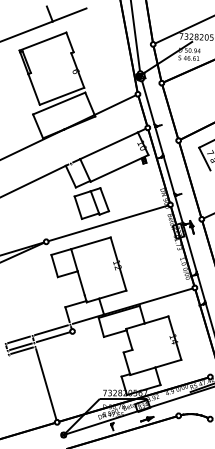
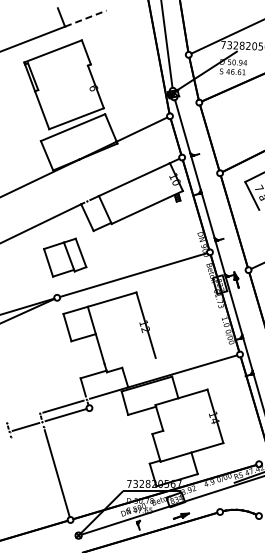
line: (70, 14) -> (86, 18), solid -> dashed
part: (92, 203) -> (65, 257), moved
line: (112, 294) -> (138, 362), removed
line: (18, 339) -> (23, 418), removed
line: (22, 350) -> (27, 431), removed

